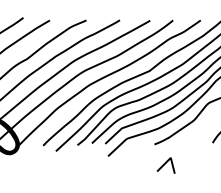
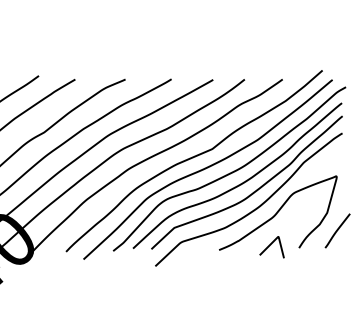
curve: (164, 164) -> (270, 245), moved

